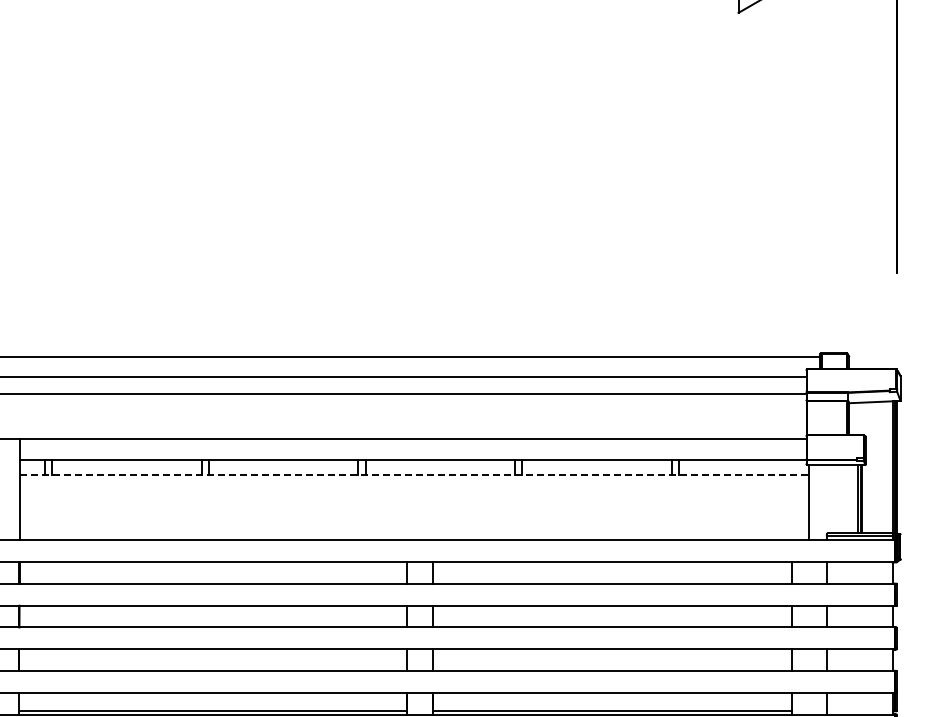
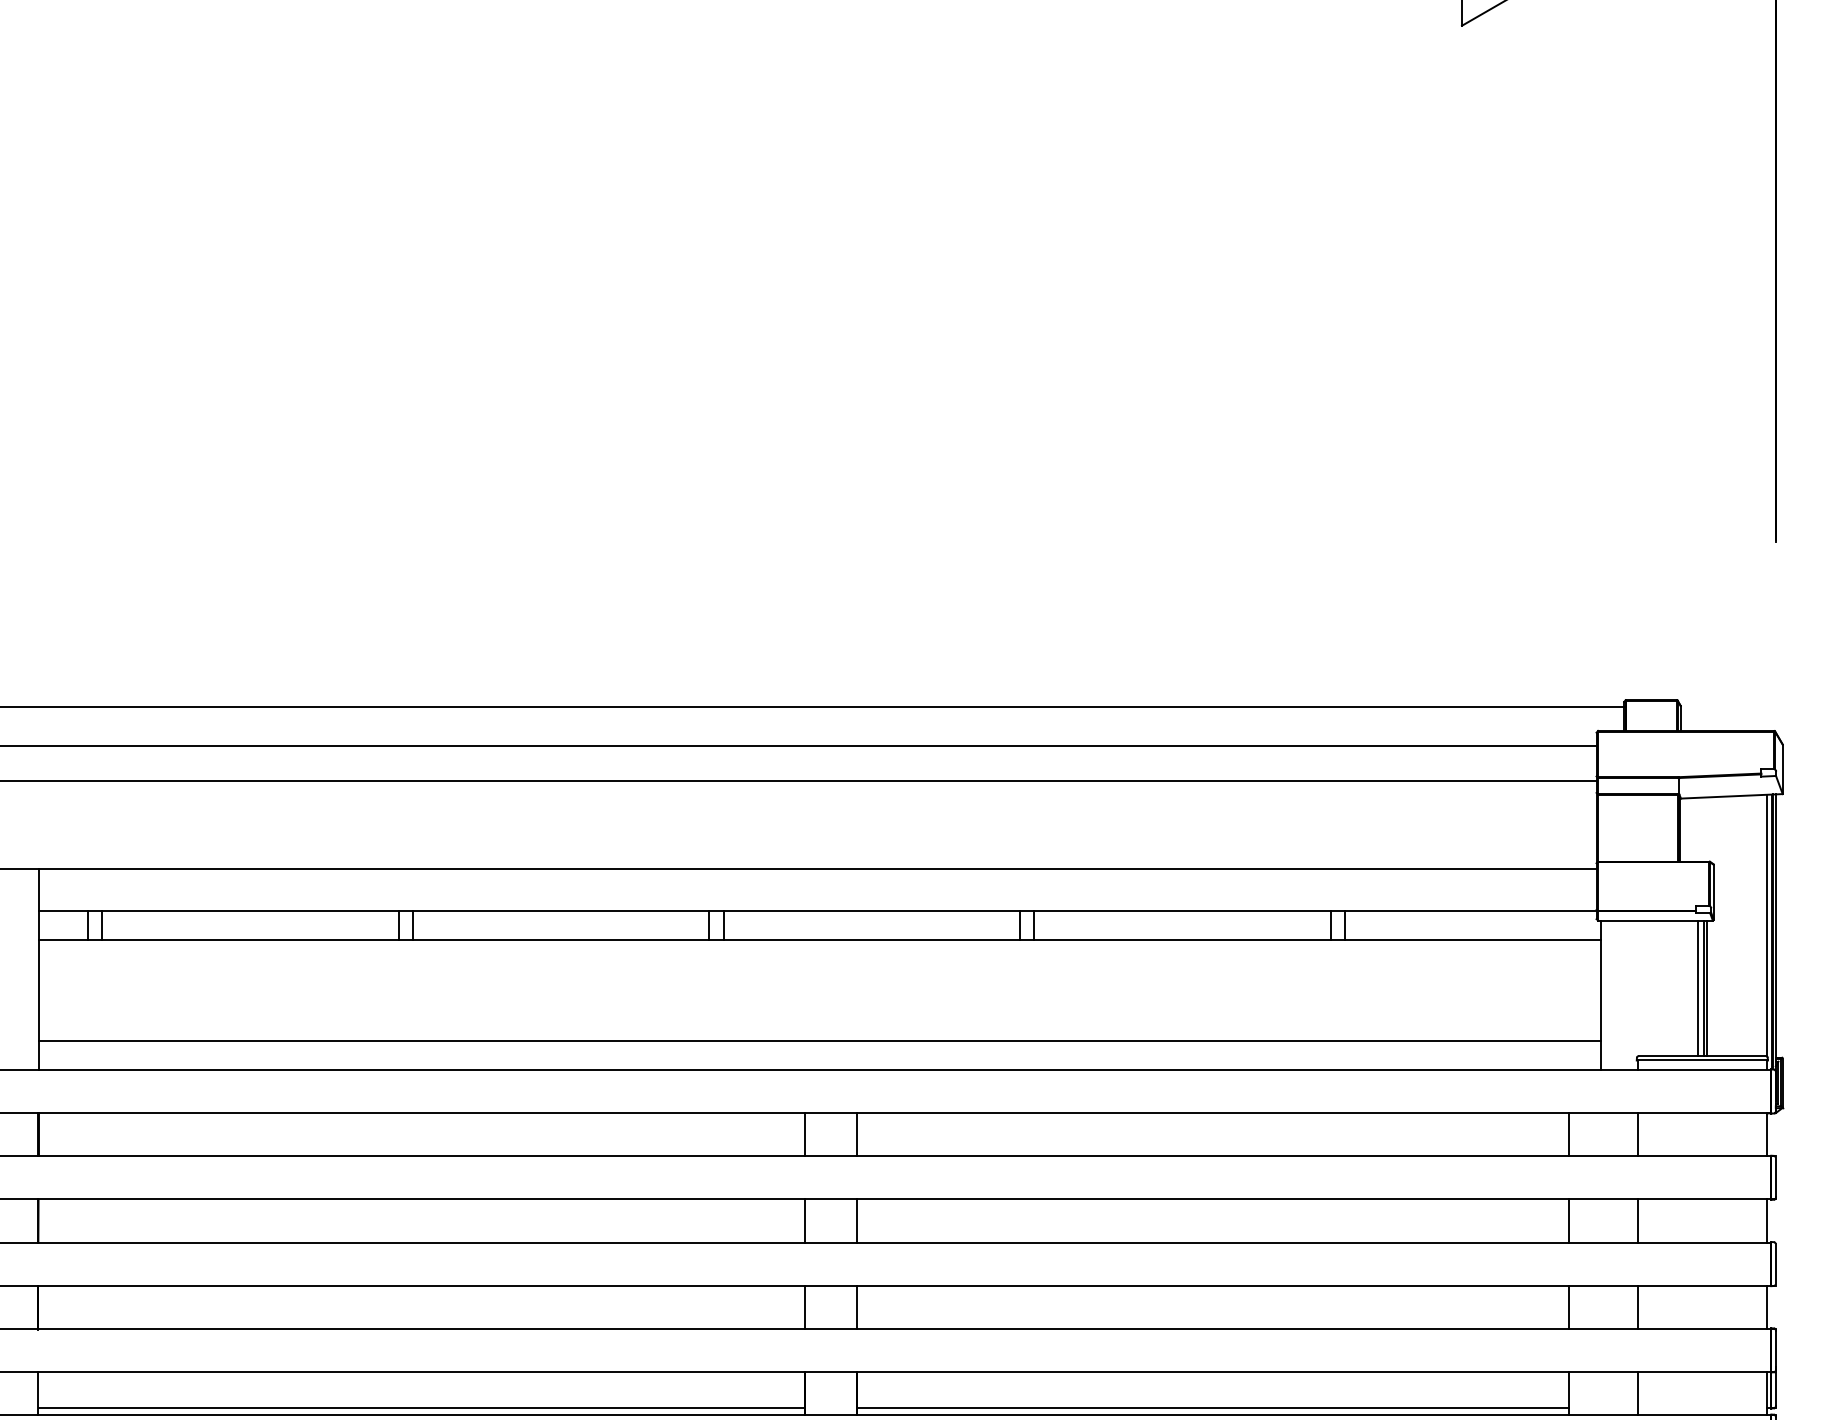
line: (414, 474) -> (820, 939), dashed -> solid
line: (413, 525) -> (818, 1040), added

